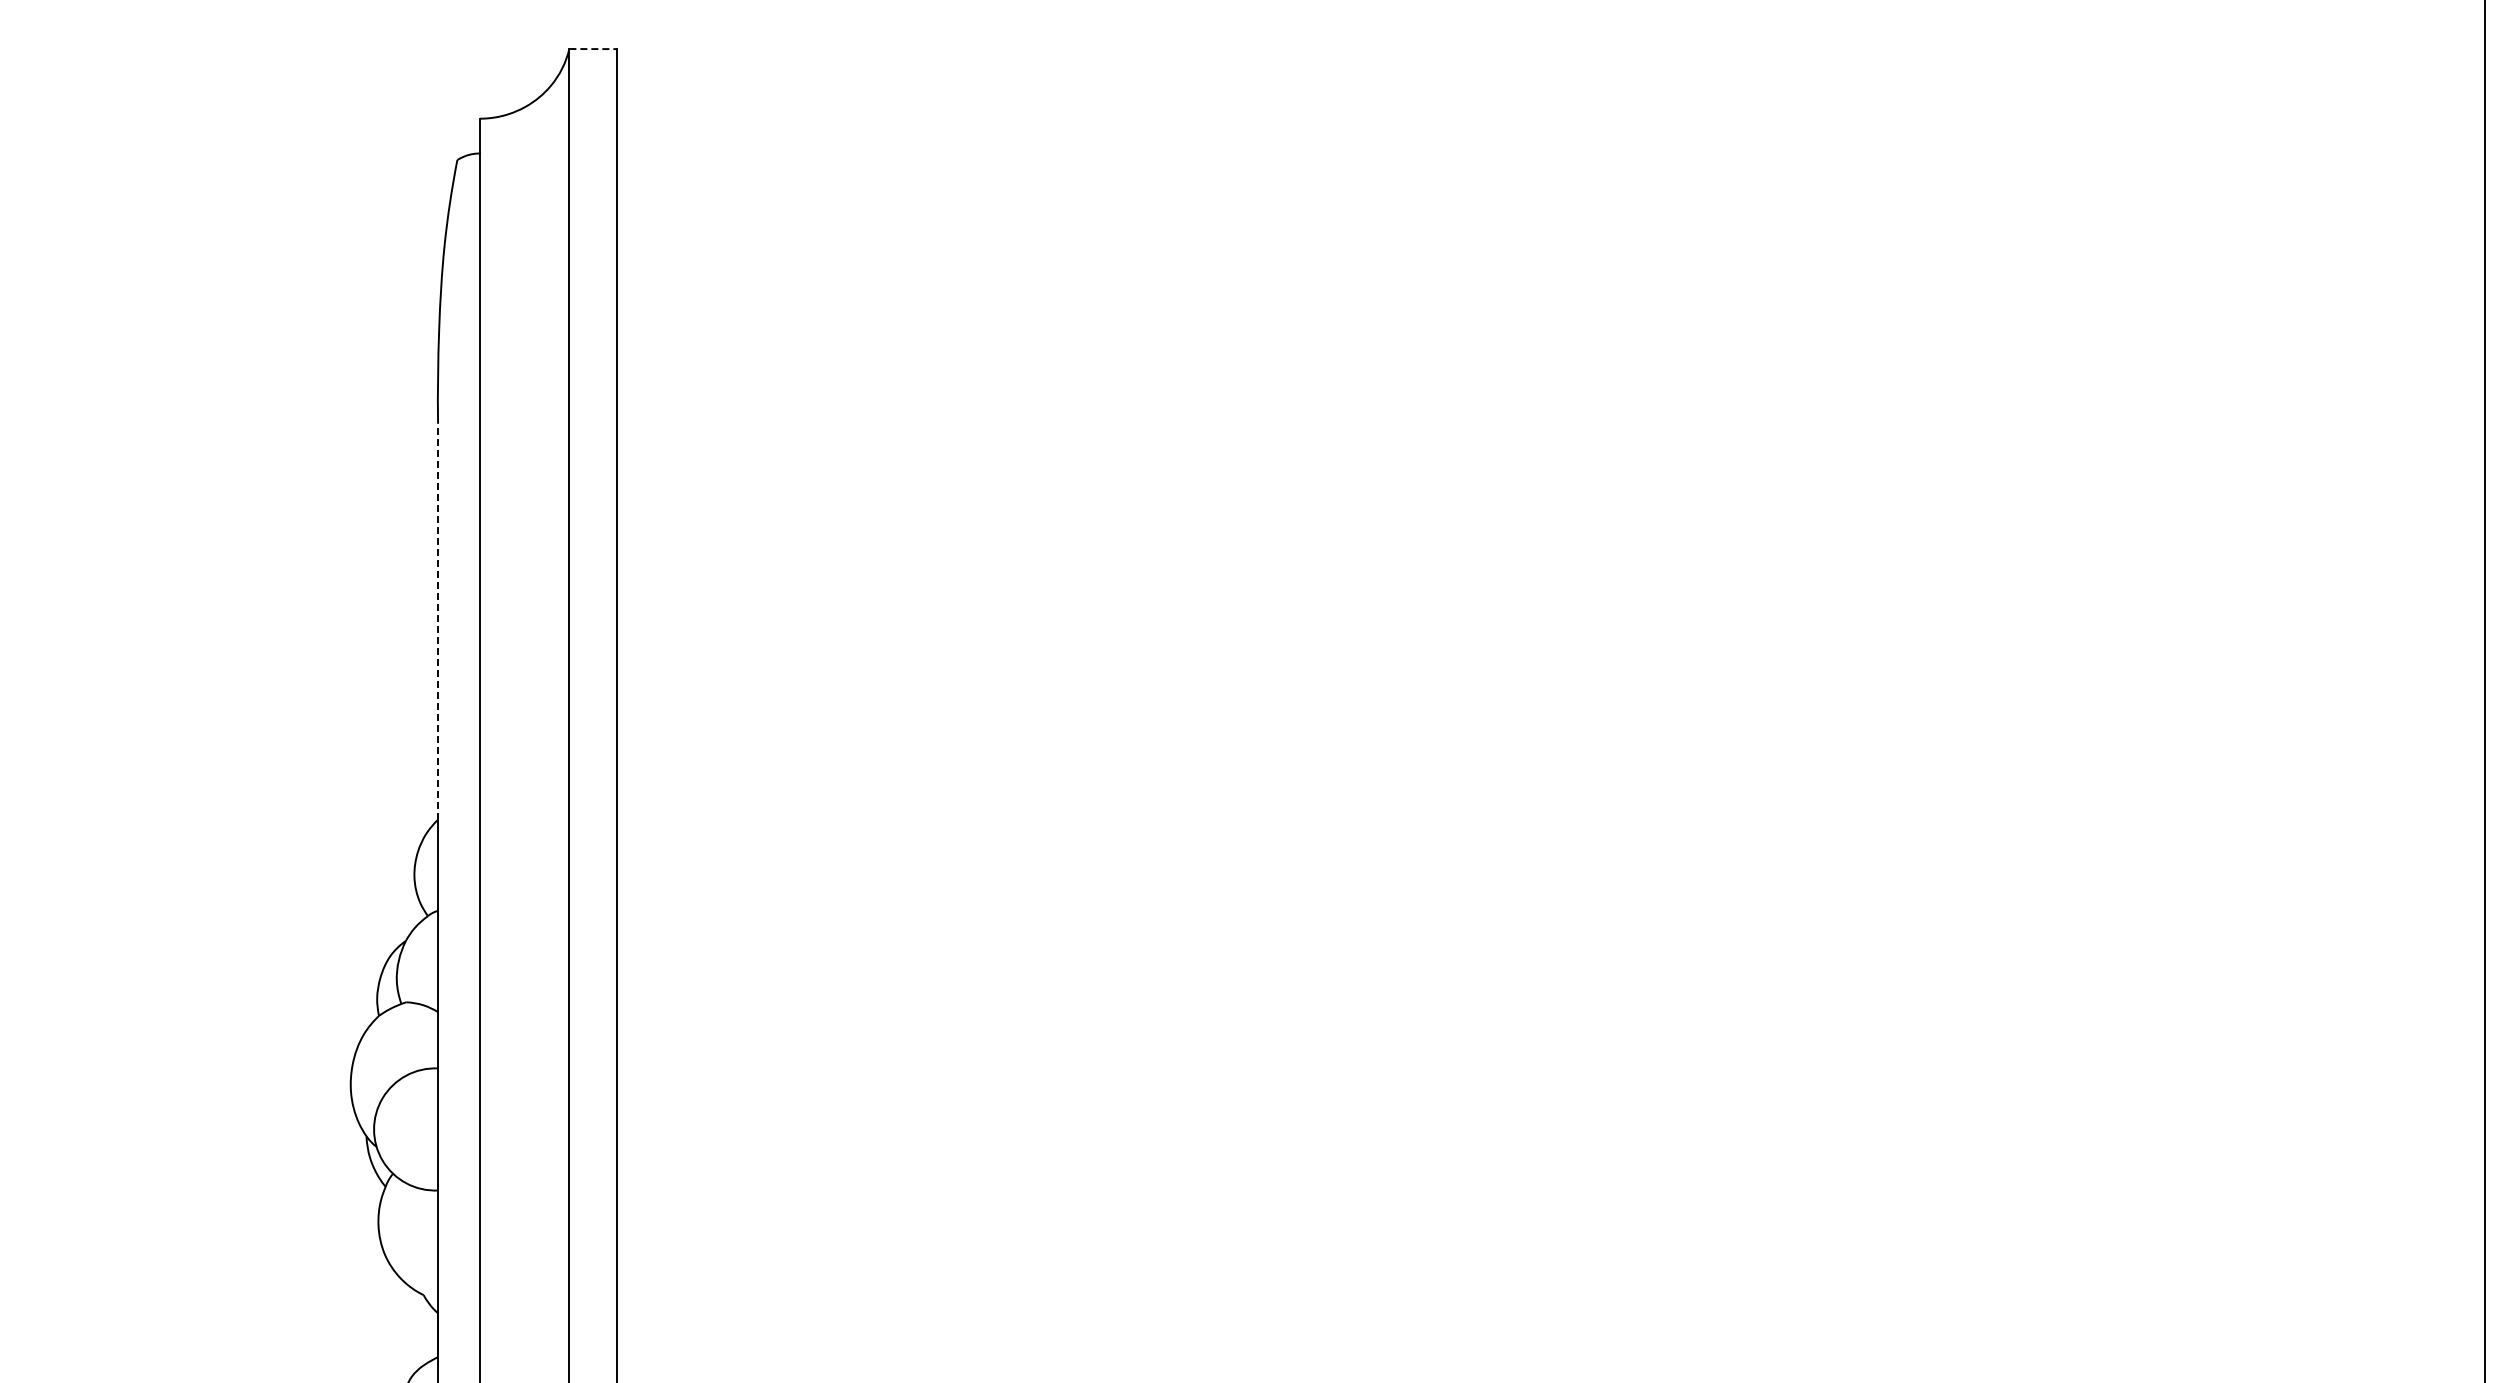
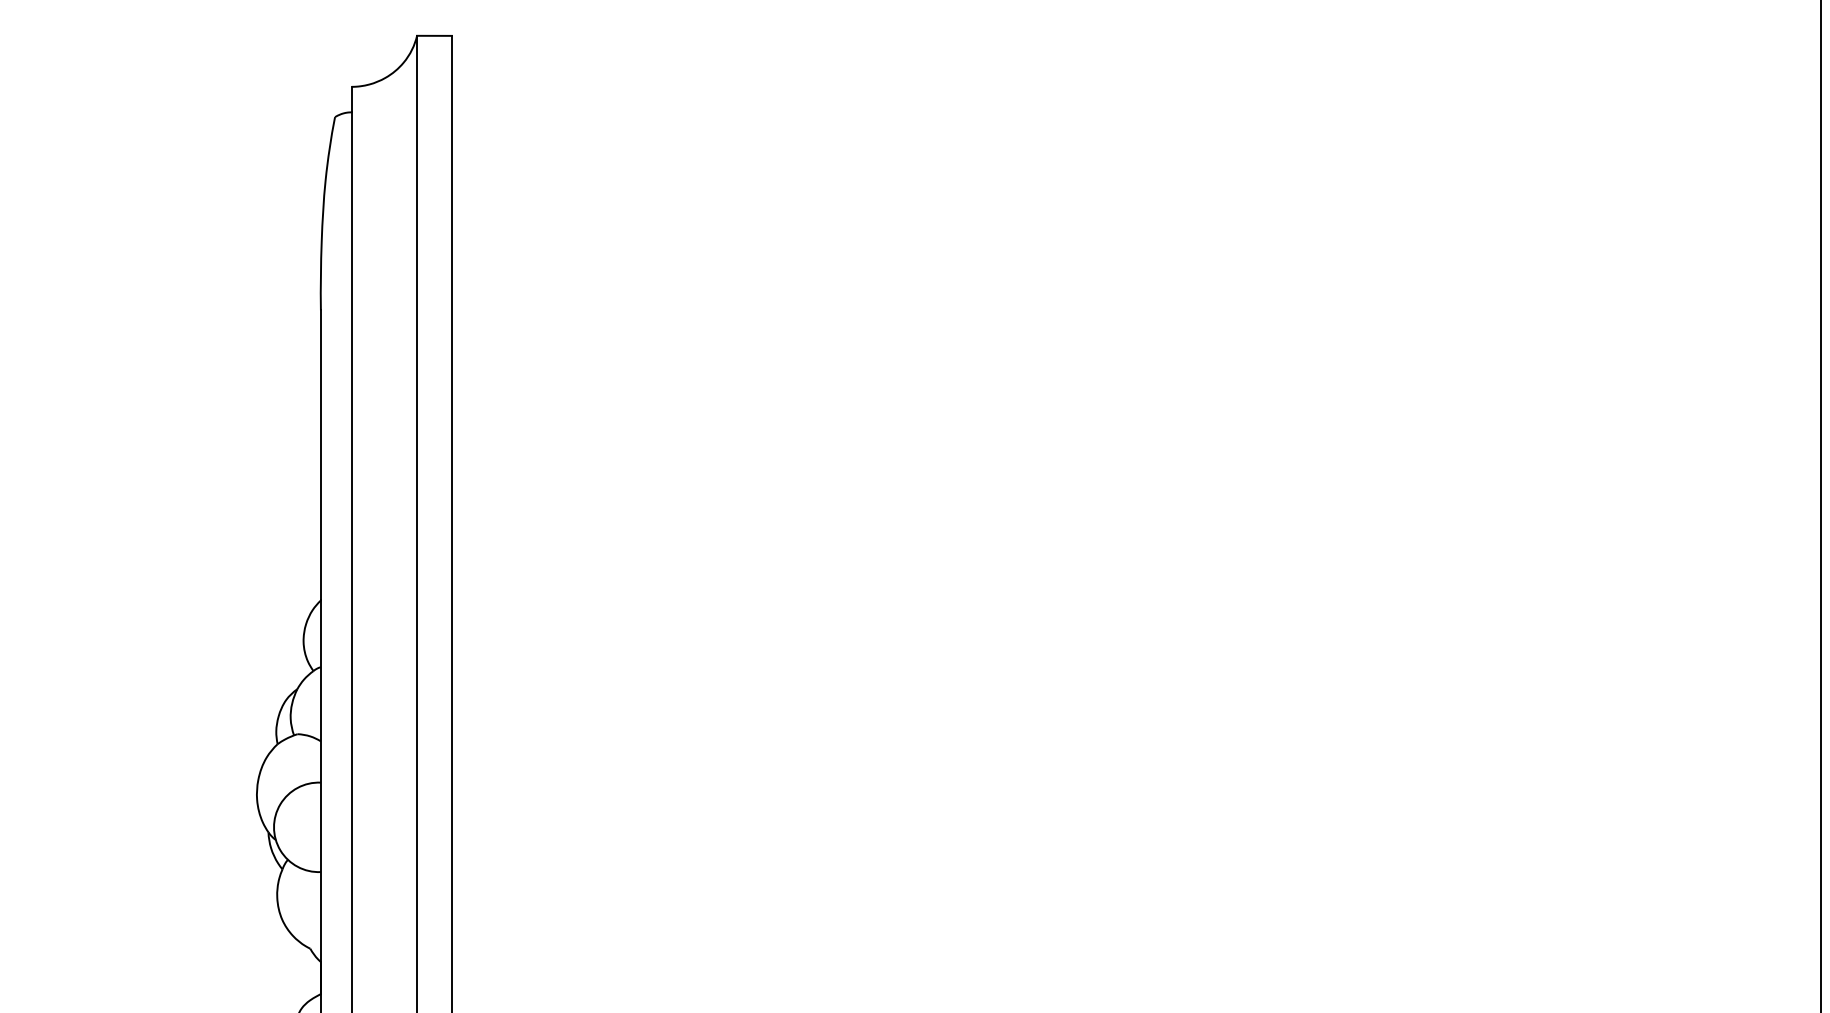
line: (593, 49) -> (434, 36), dashed -> solid
line: (438, 621) -> (321, 455), dashed -> solid

